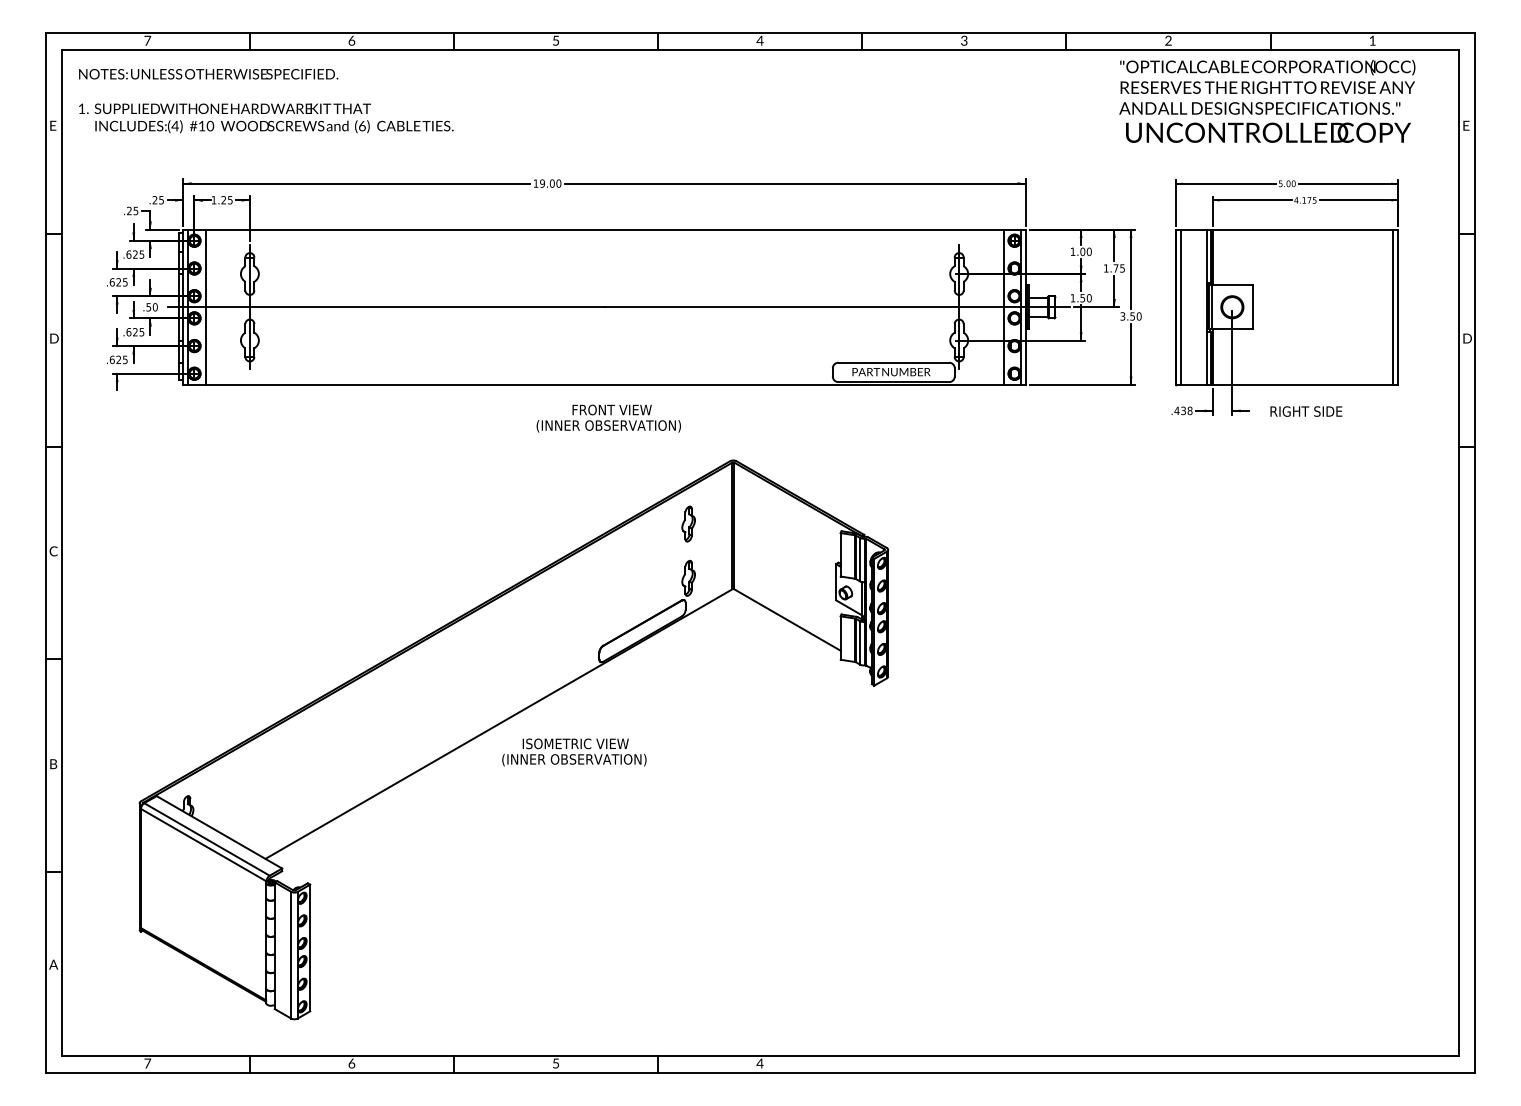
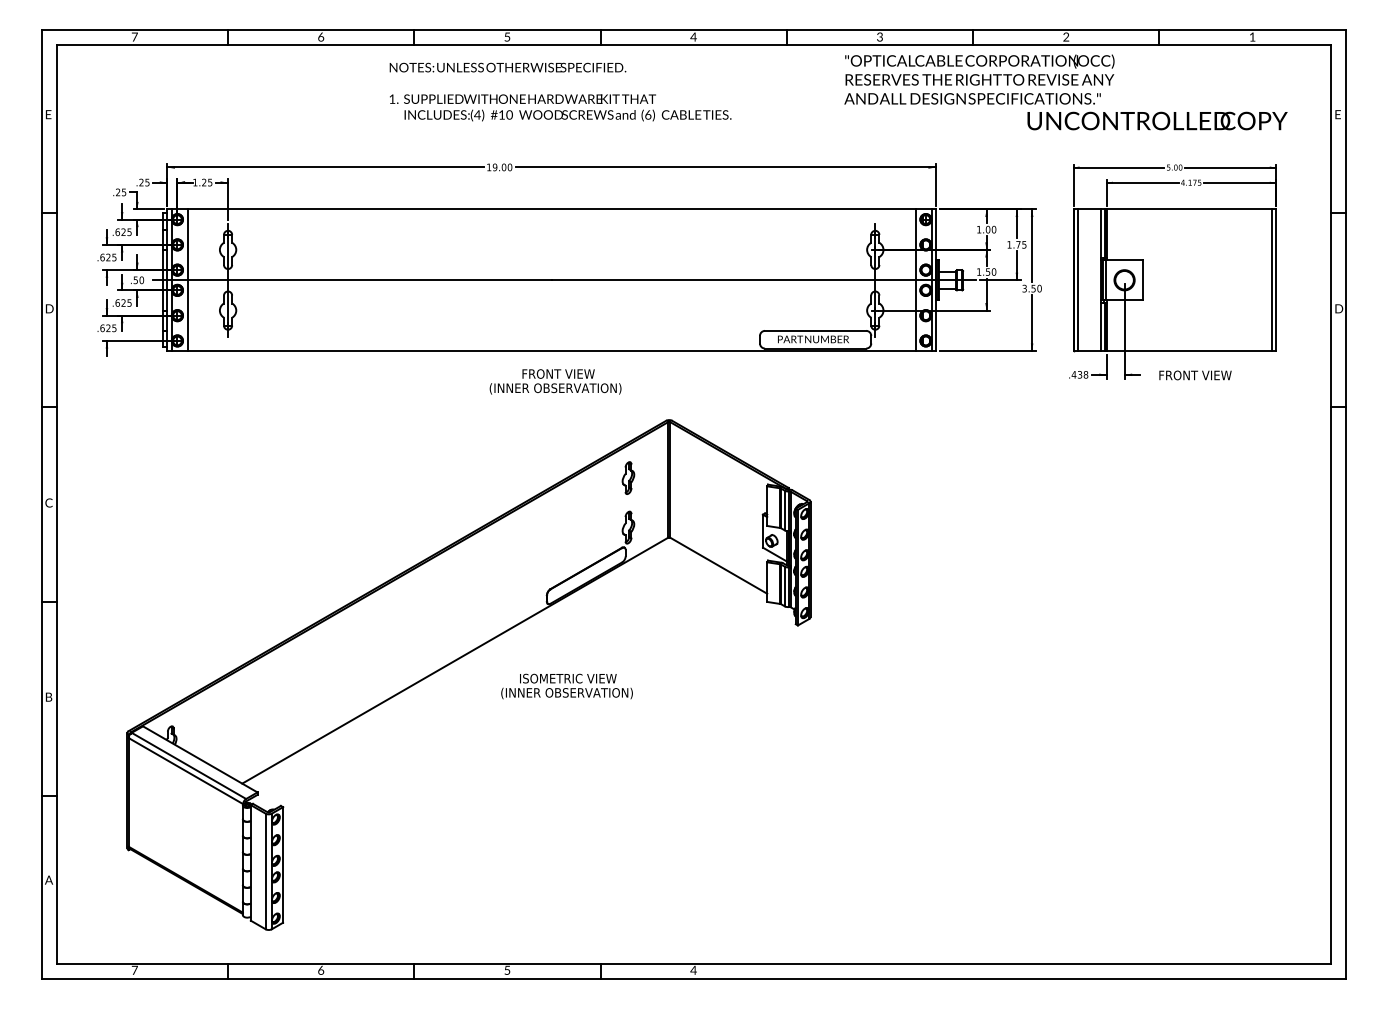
text: (1267, 87) -> (979, 79), moved
text: (266, 101) -> (560, 92), moved
text: (1310, 411) -> (1195, 375), RIGHT SIDE -> FRONT VIEW
text: (574, 752) -> (567, 686), moved

